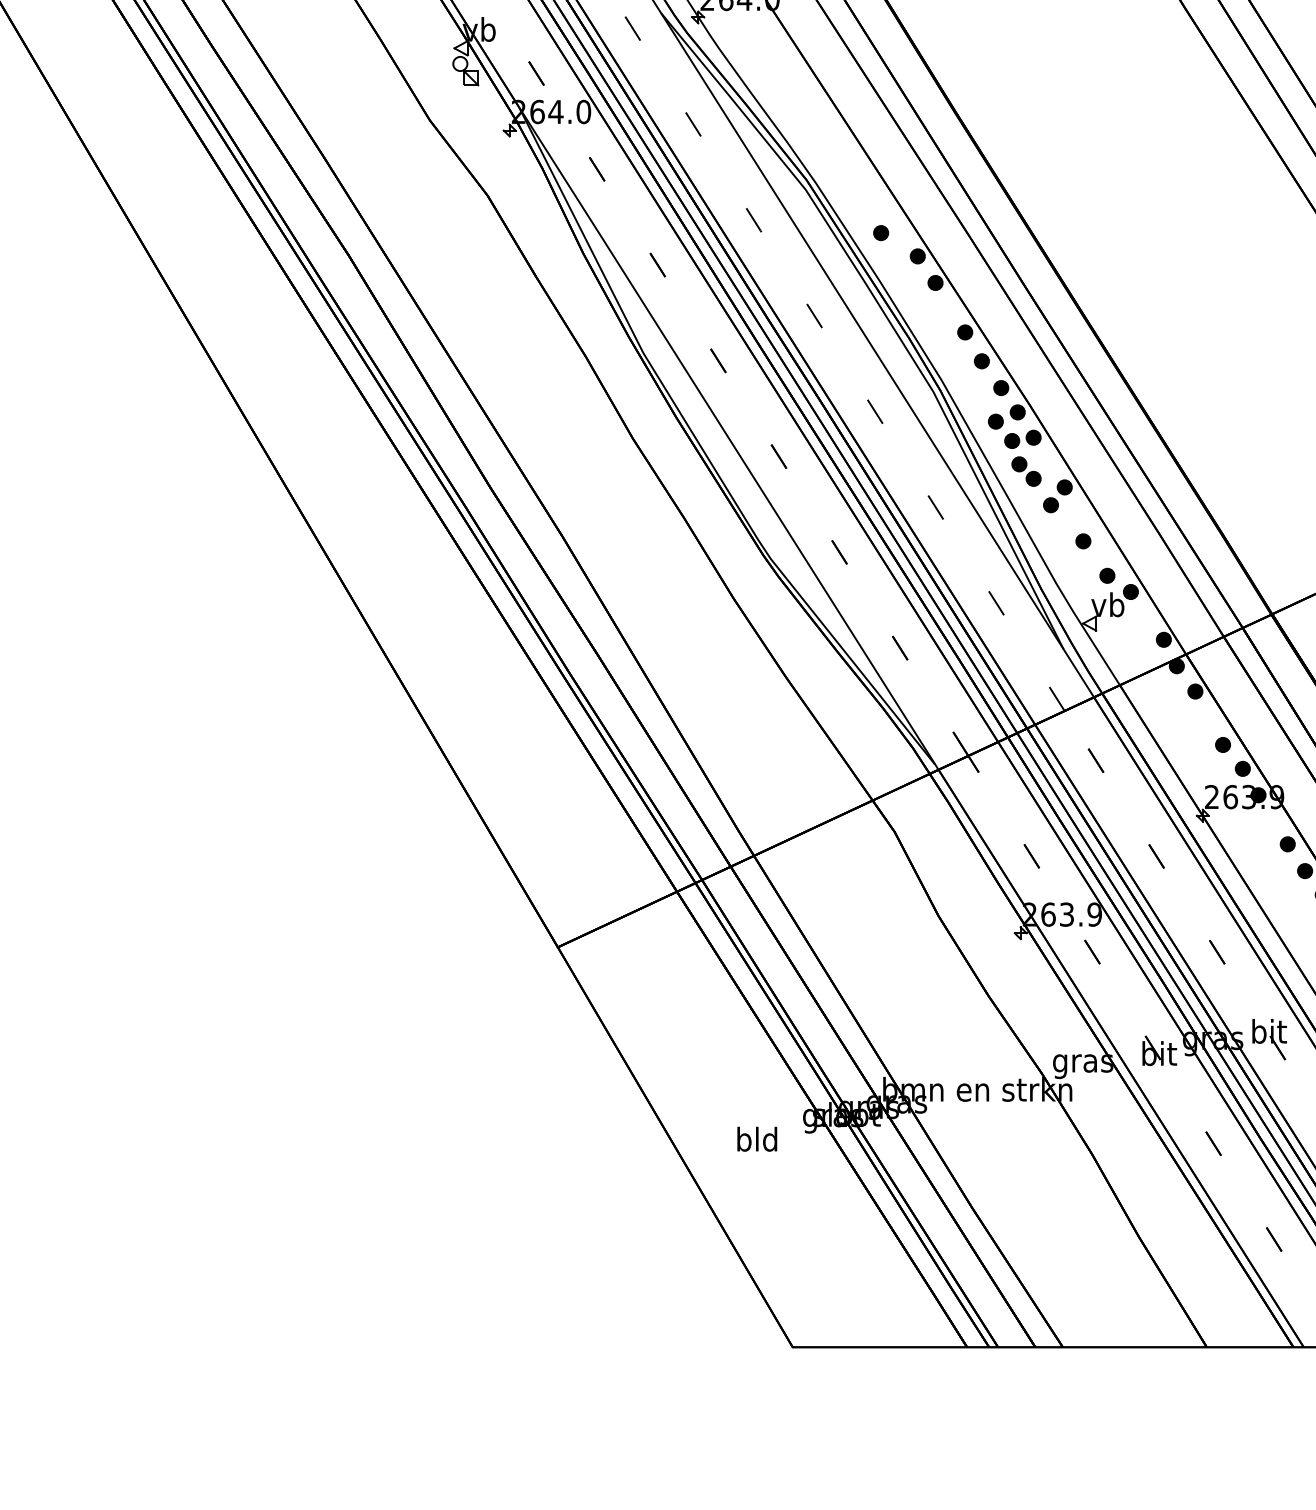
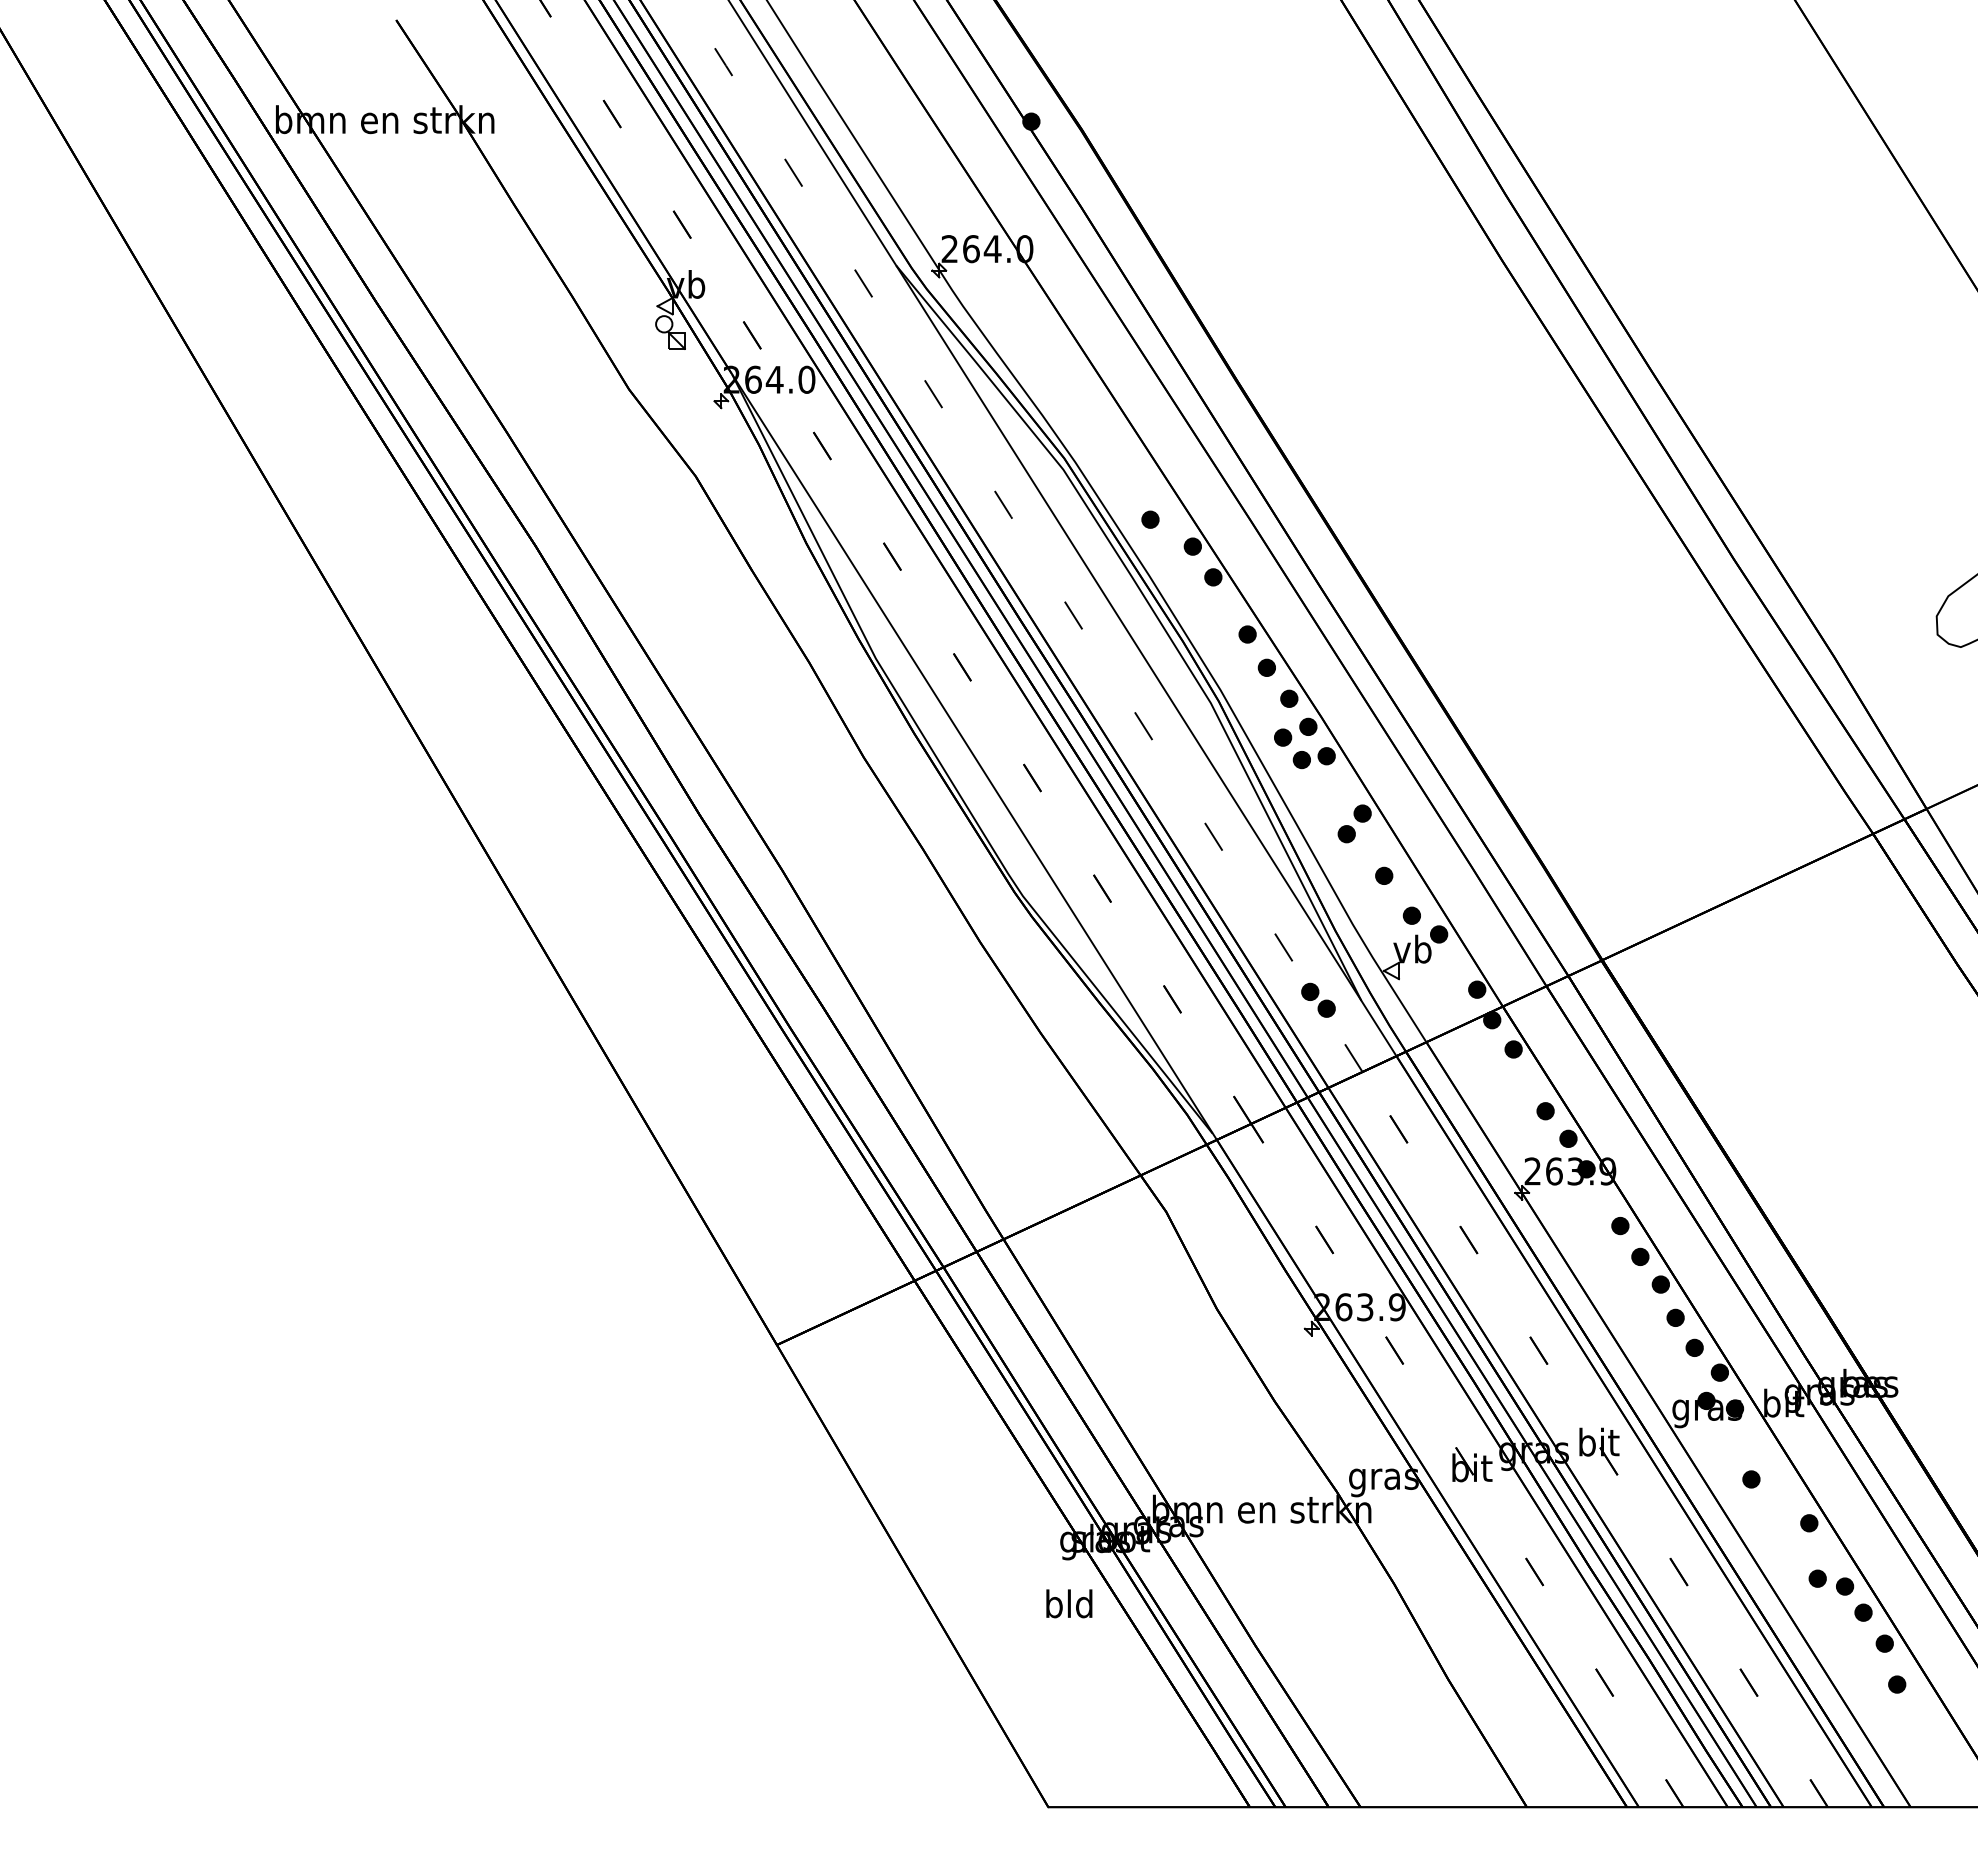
part: (1026, 470) -> (1318, 999), moved
text: (757, 1138) -> (1069, 1603), moved

